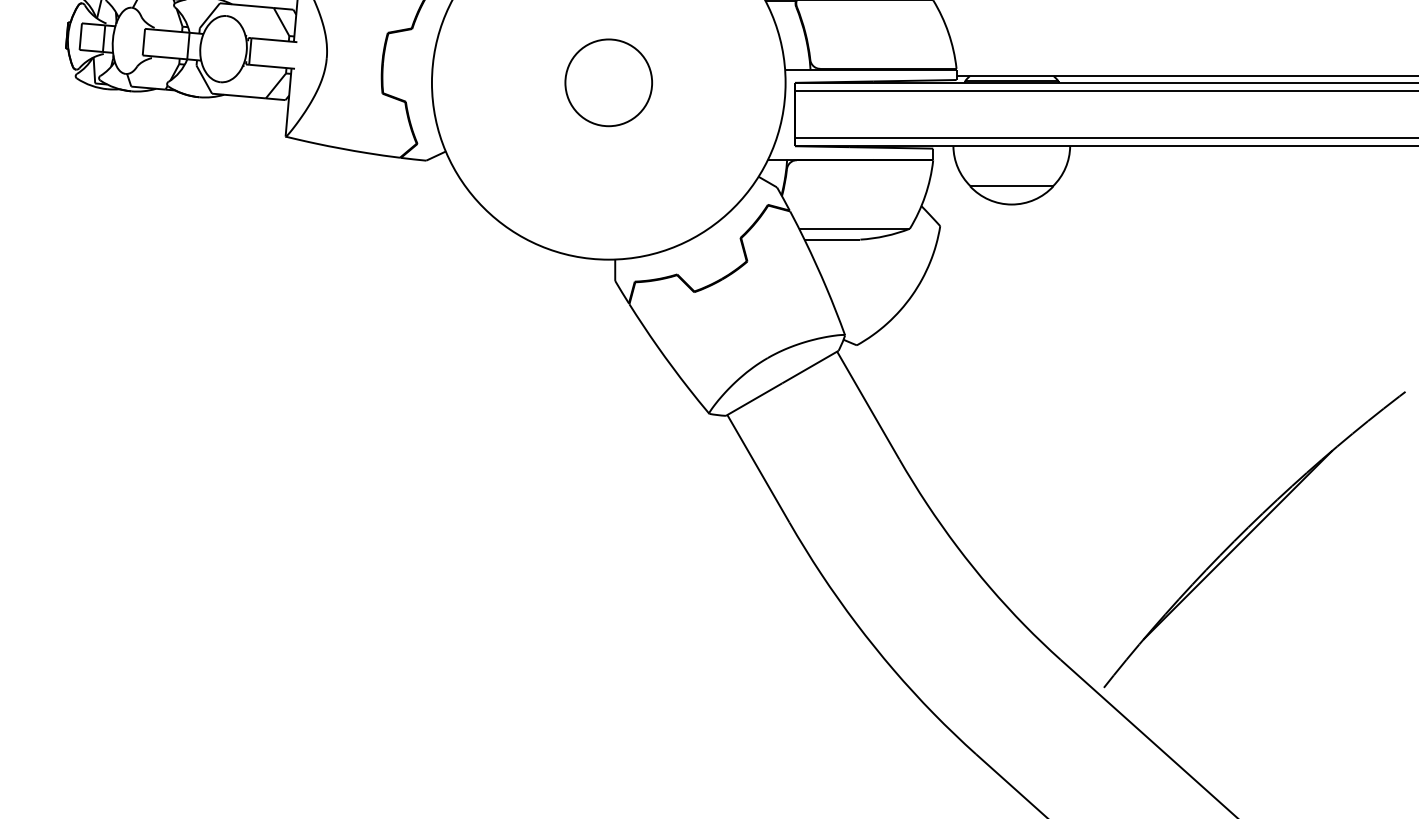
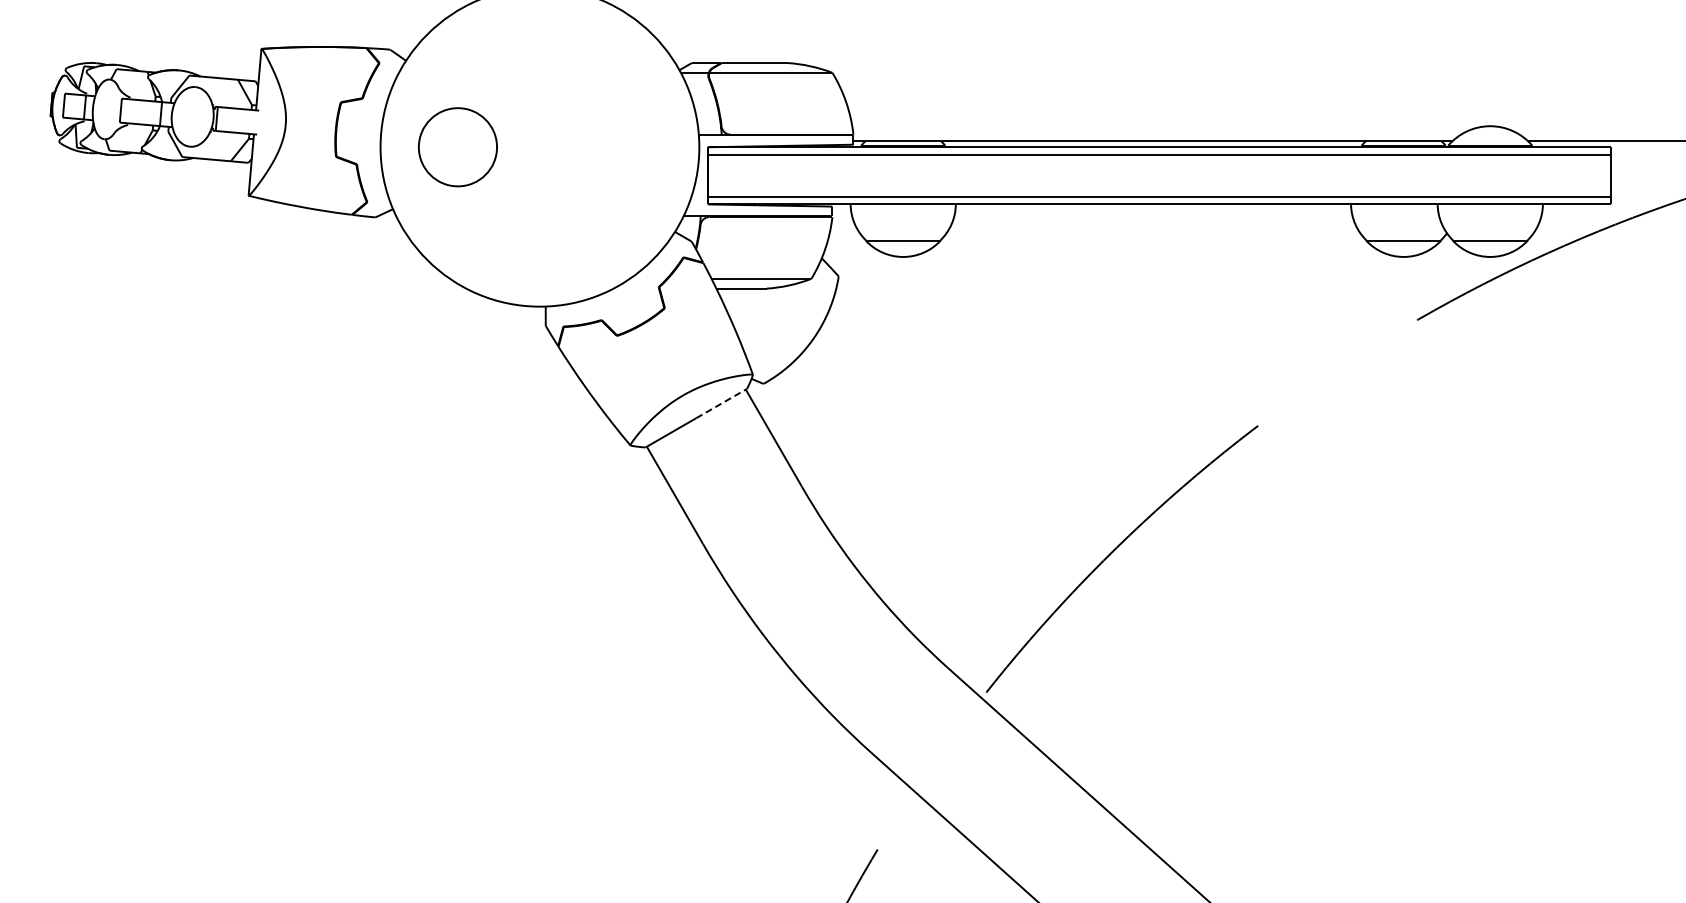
circle: (608, 83) -> (457, 147), moved
line: (811, 367) -> (722, 403), solid -> dashed
hatch: (1237, 544) -> (1106, 563), removed

